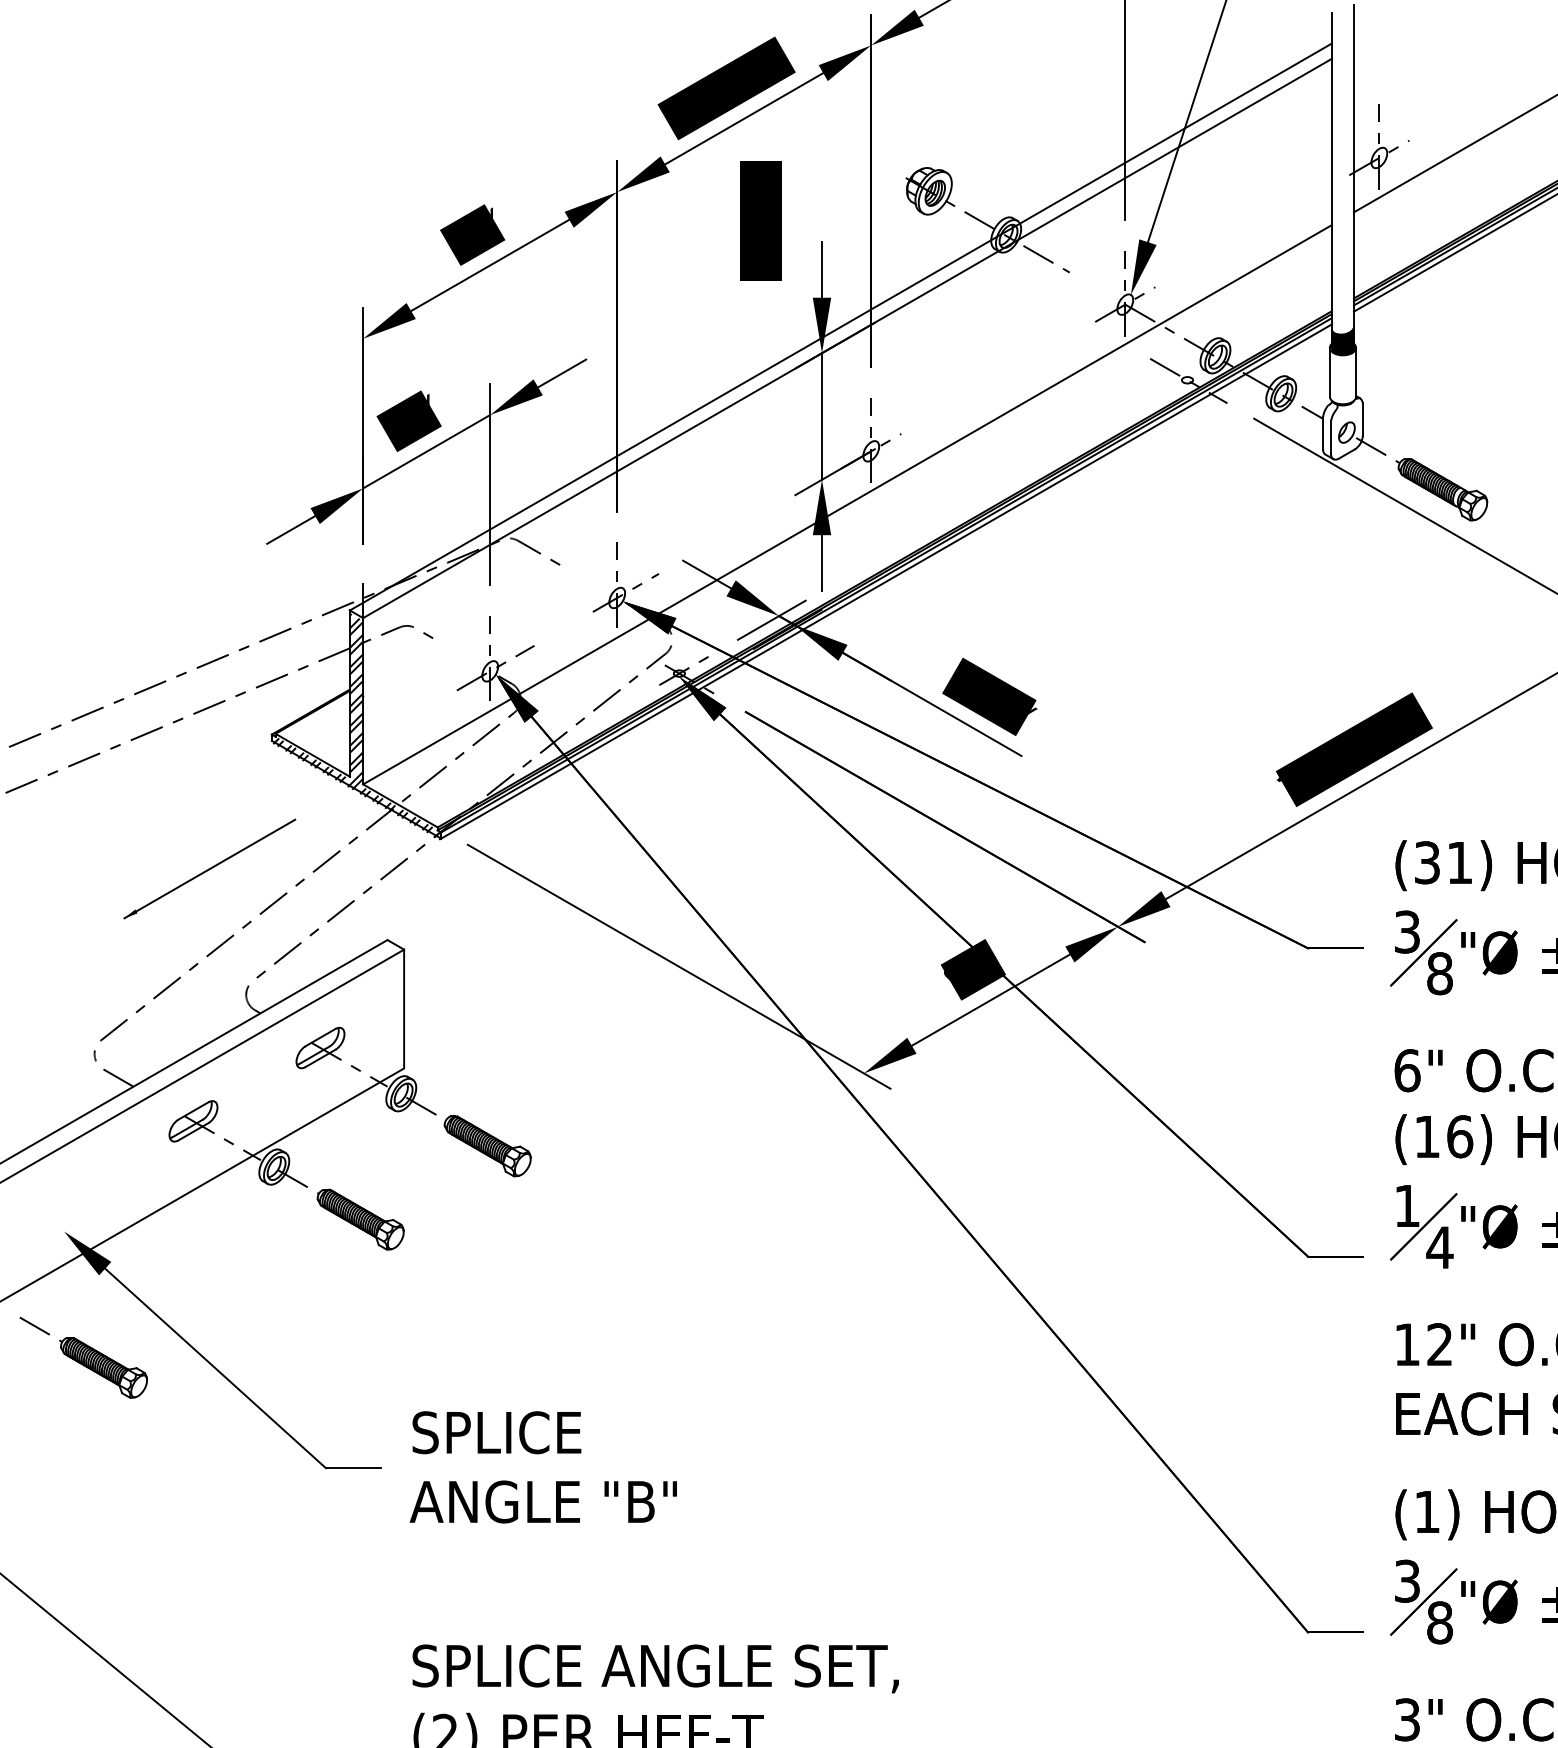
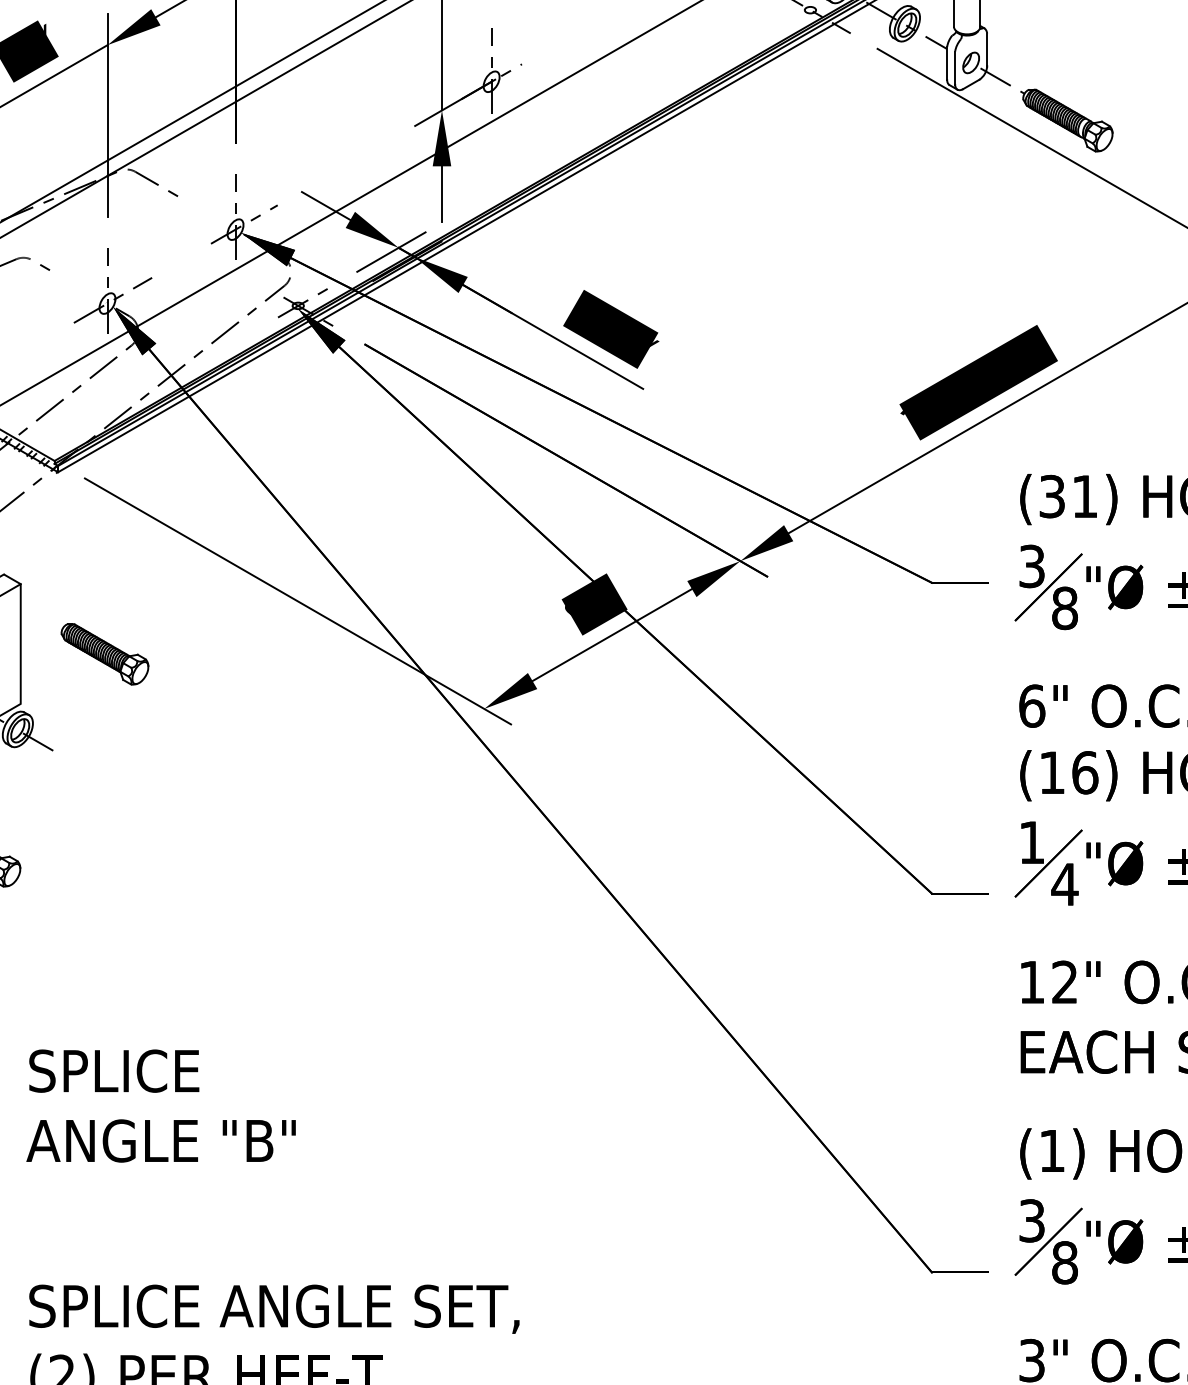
part: (487, 1146) -> (104, 654), moved

